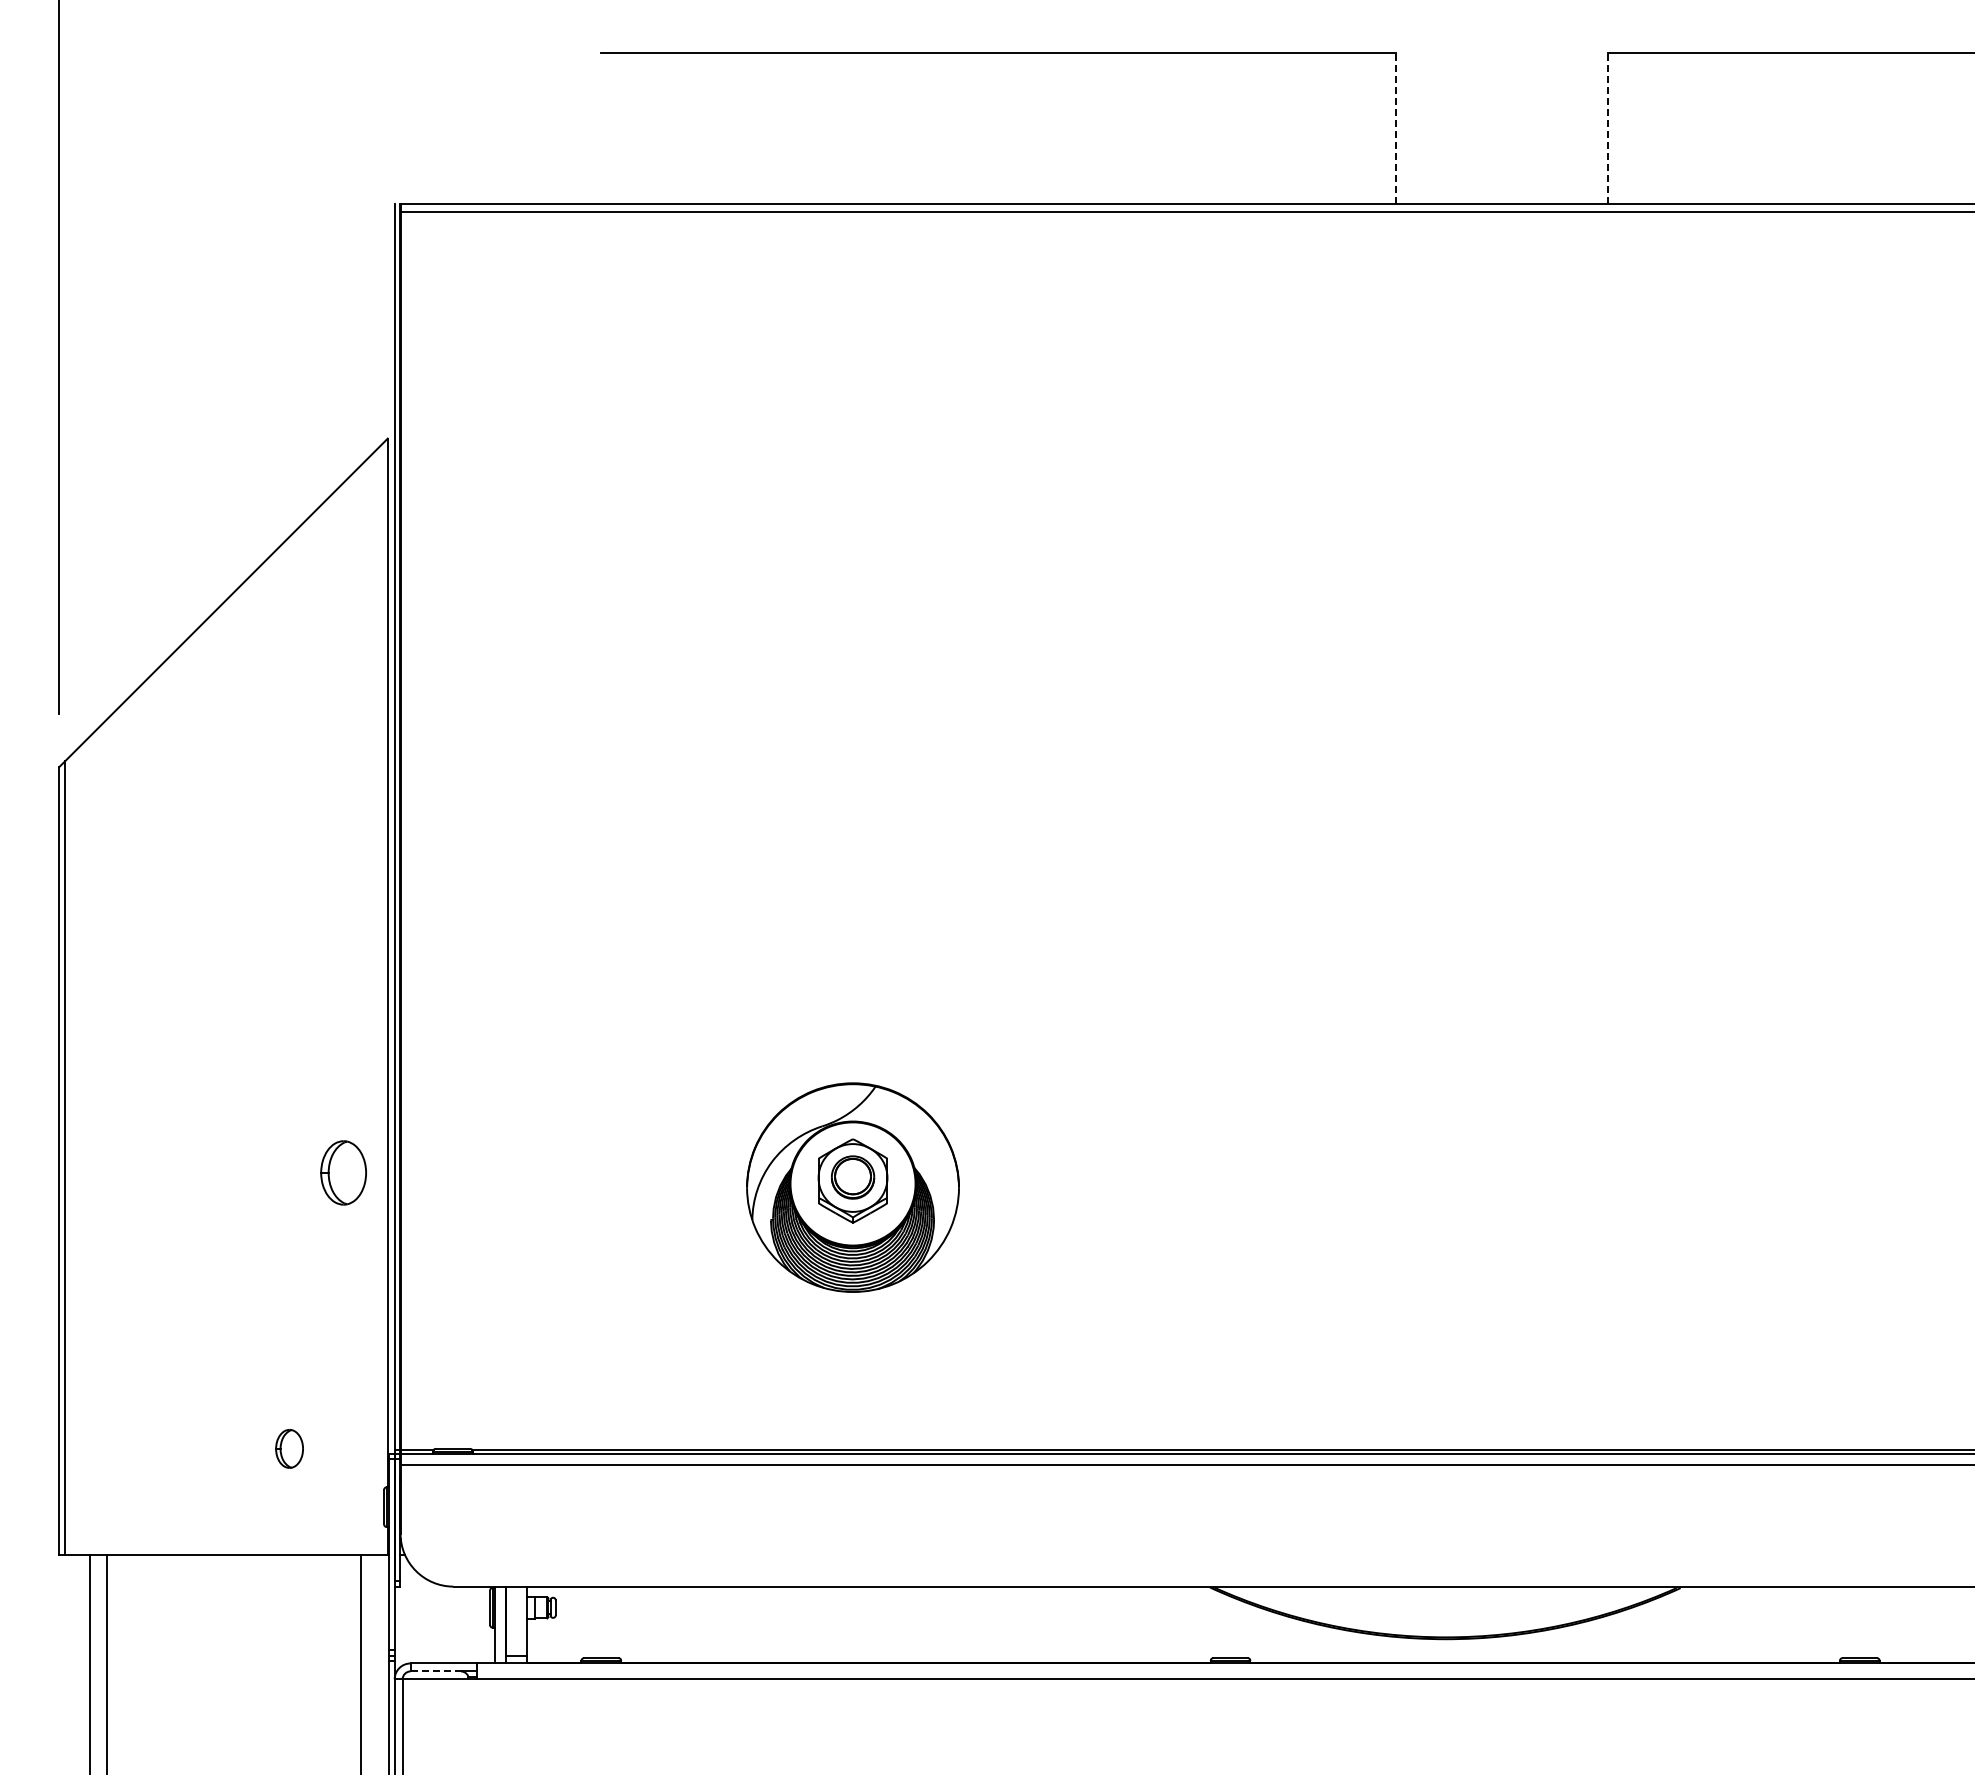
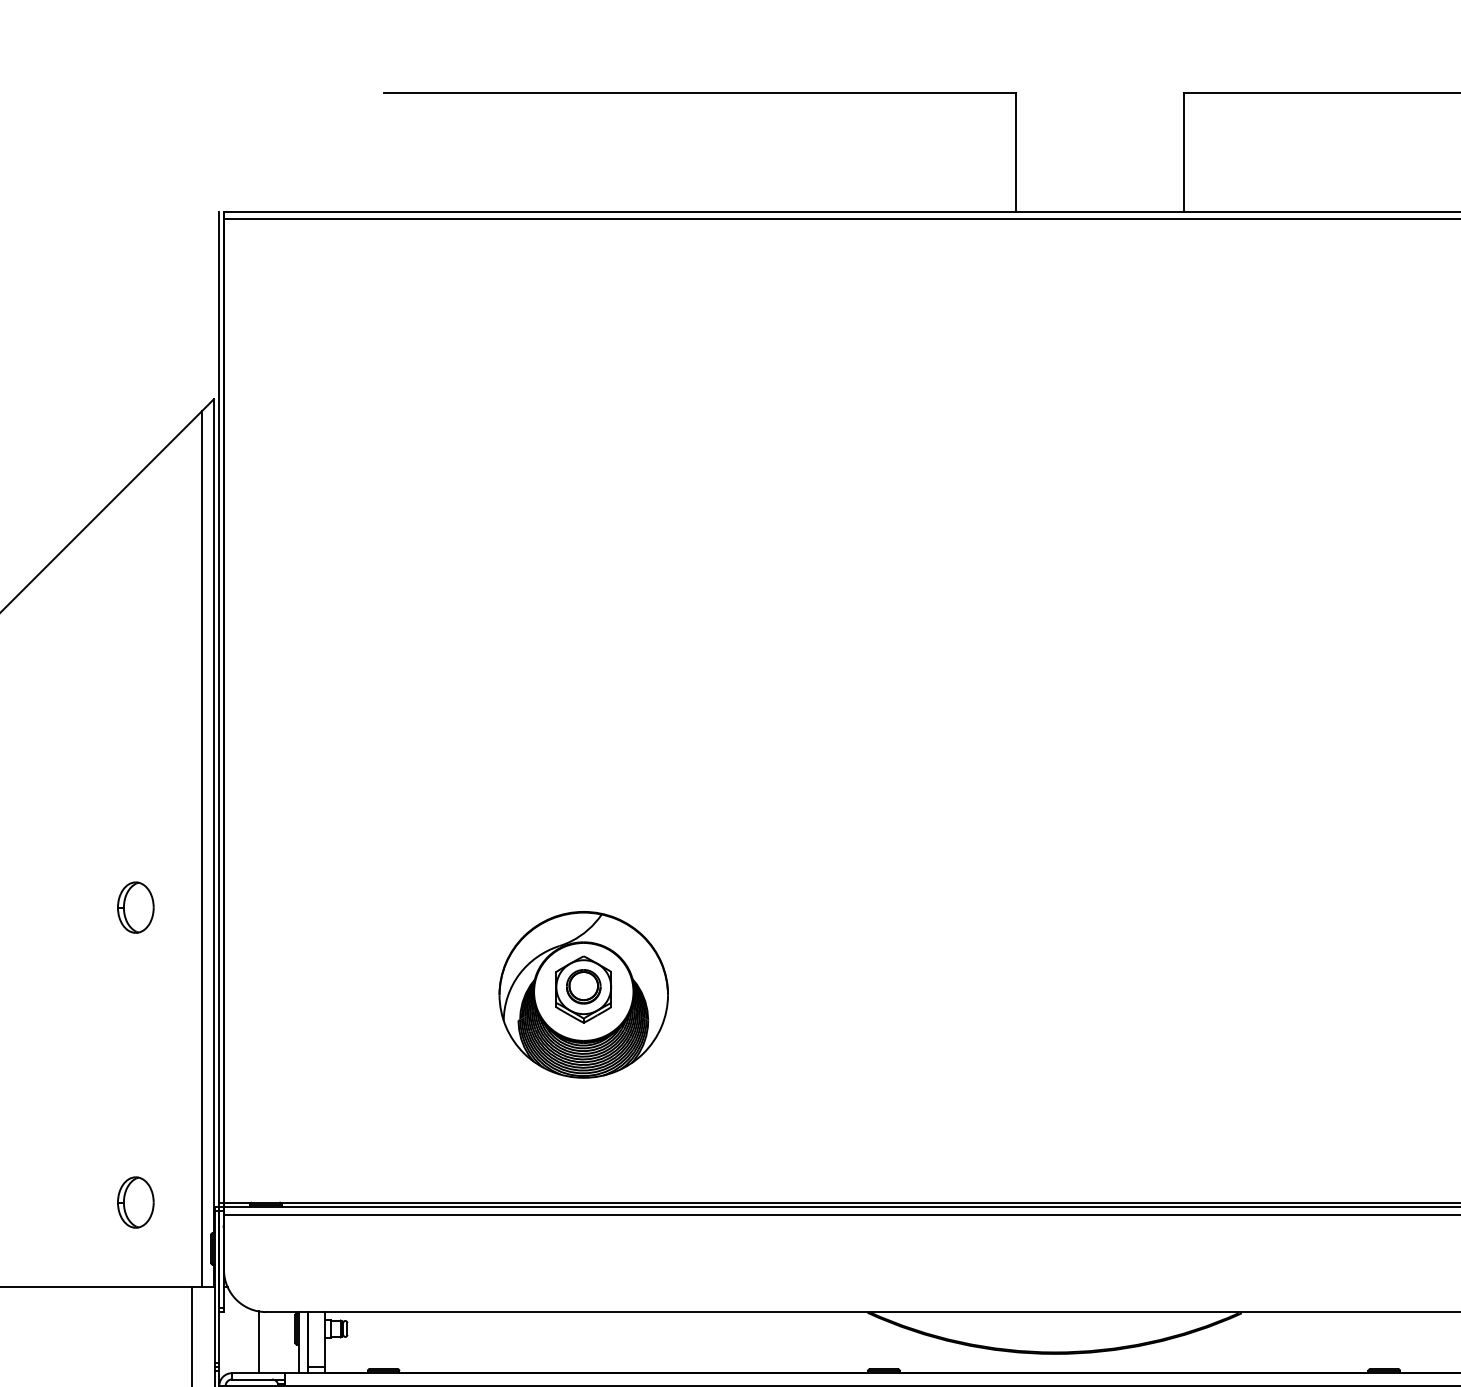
line: (1396, 127) -> (1015, 151), dashed -> solid
line: (1608, 127) -> (1184, 151), dashed -> solid
line: (372, 1003) -> (201, 848), added
part: (343, 1172) -> (135, 907), moved
part: (289, 1448) -> (135, 1202), size x1.67
line: (444, 1624) -> (258, 1342), added
line: (436, 1671) -> (252, 1379), dashed -> solid

